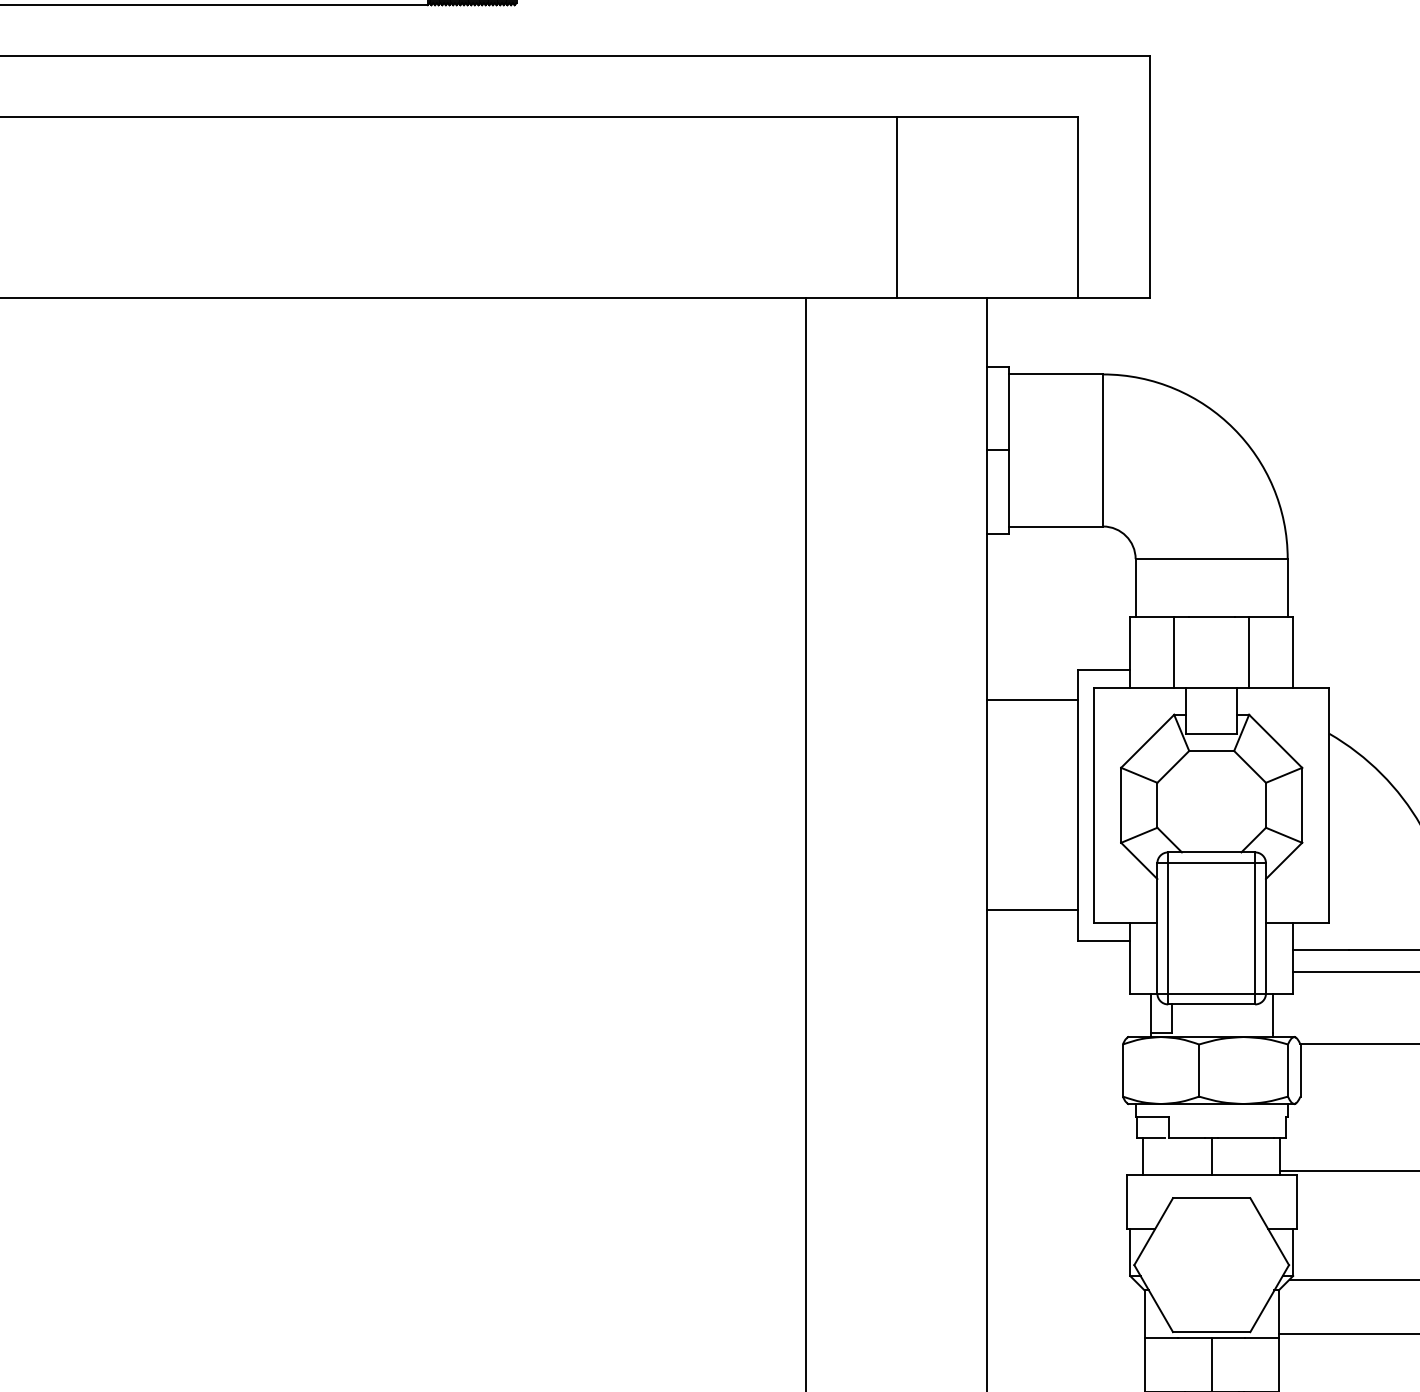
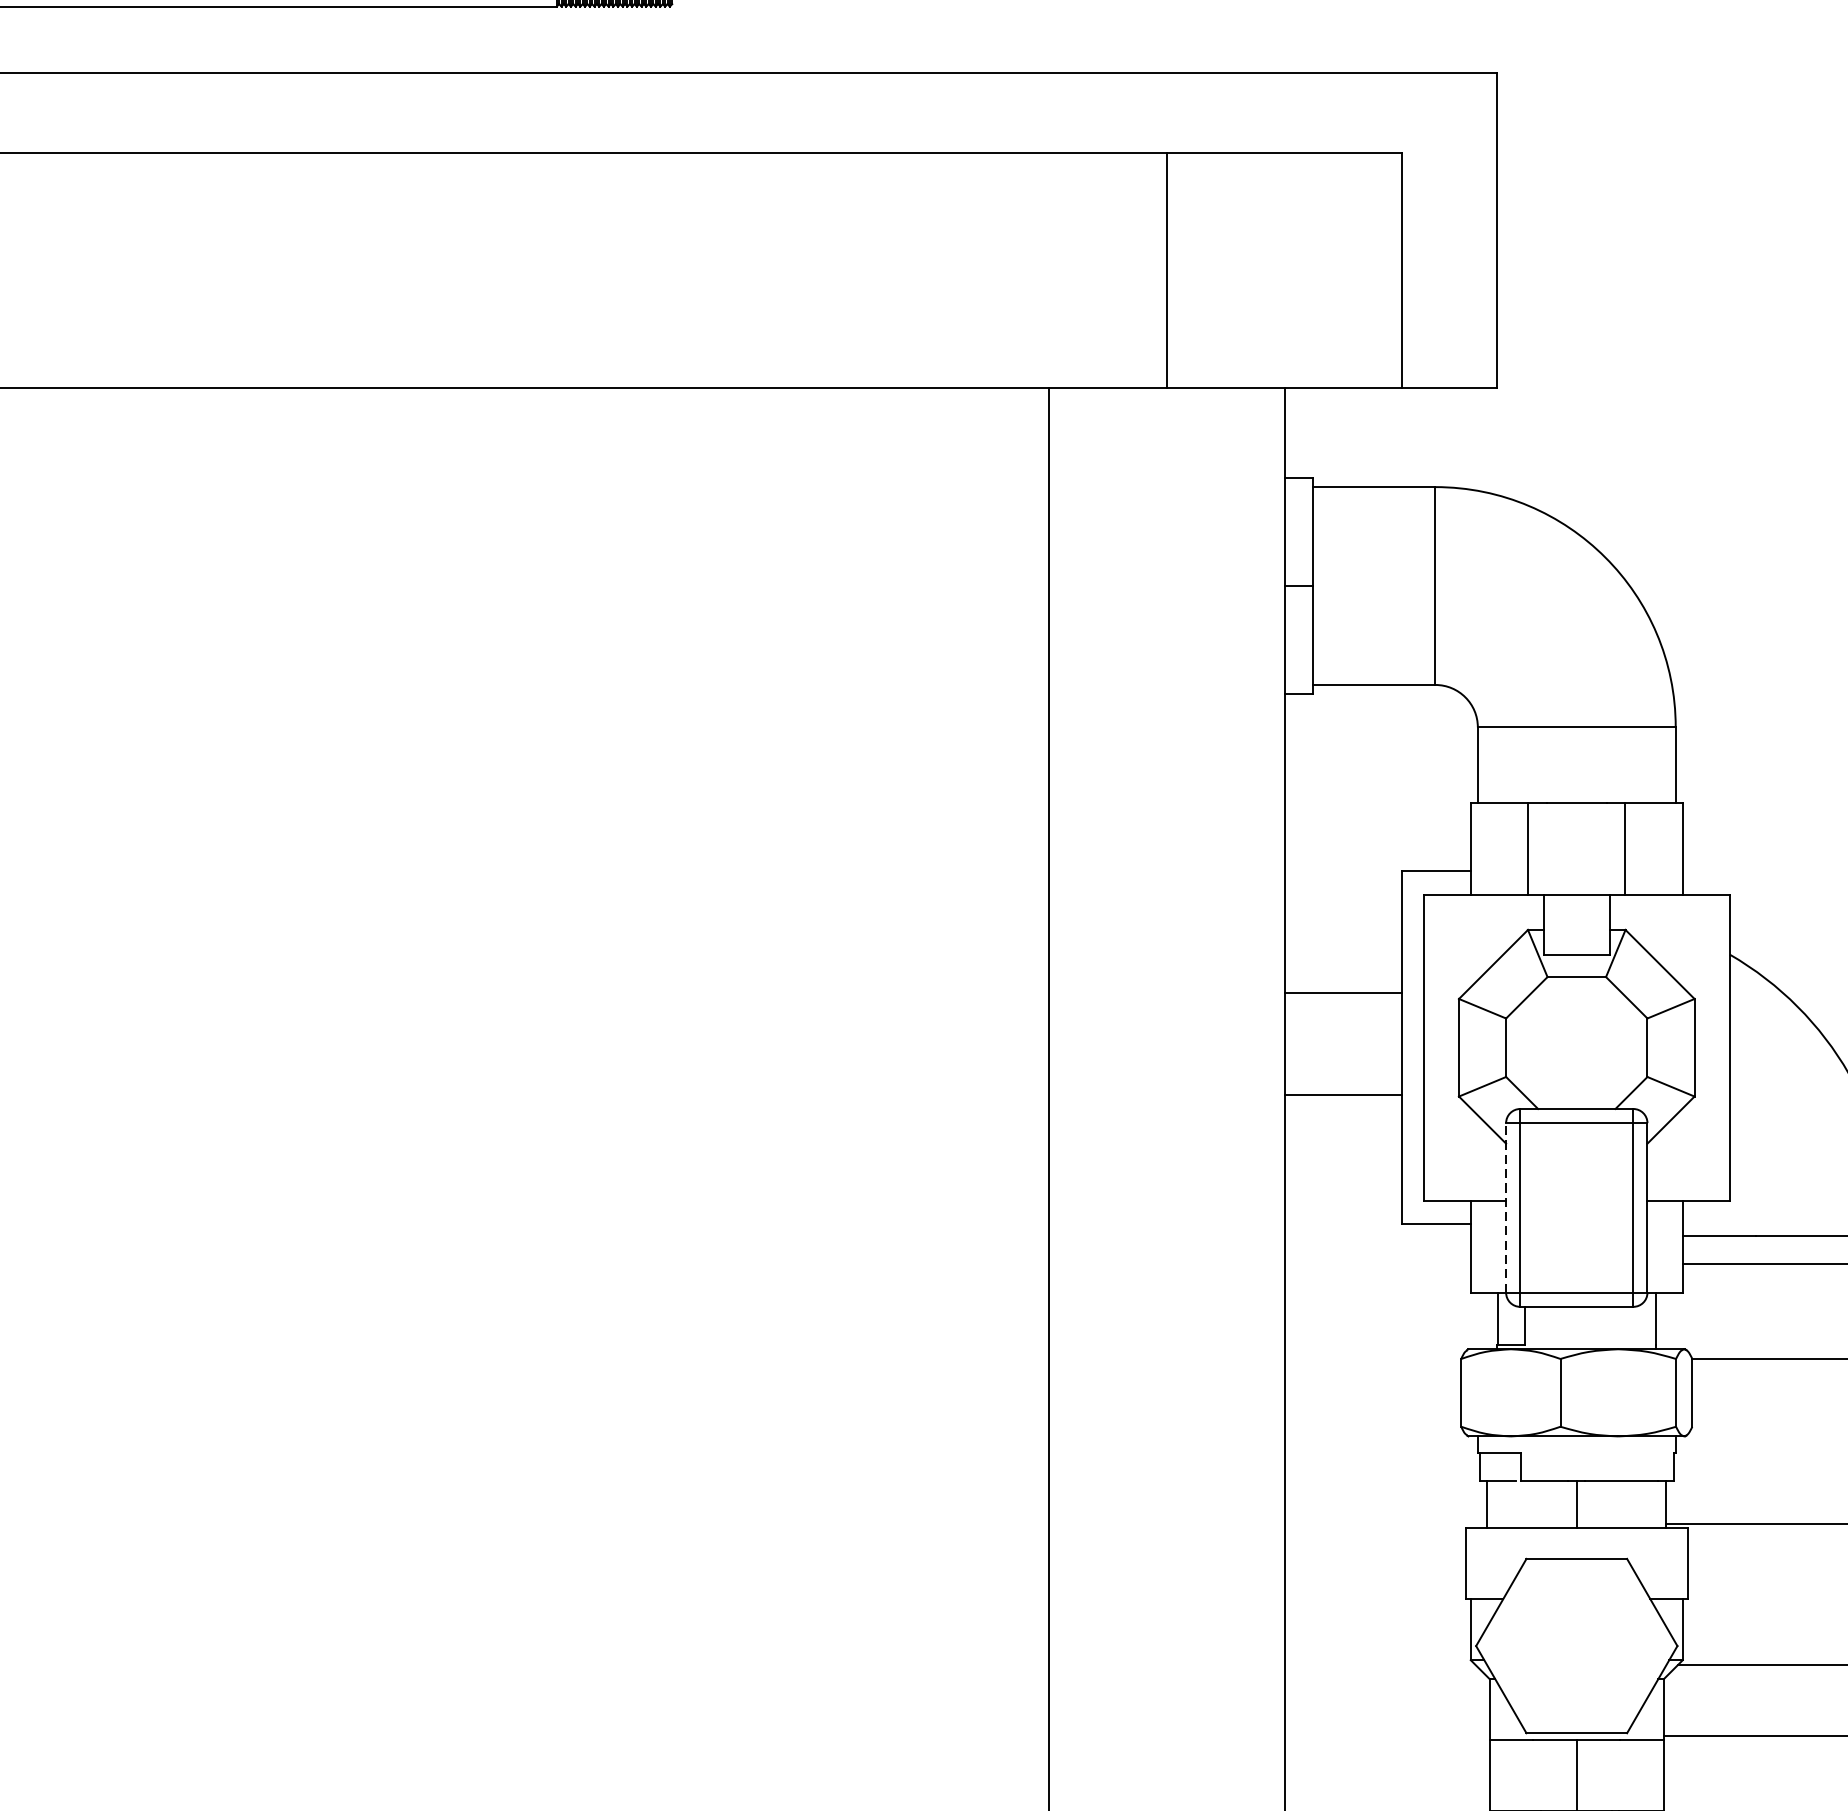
line: (1032, 700) -> (1343, 993), moved
line: (1032, 910) -> (1343, 1094), moved
line: (1157, 927) -> (1506, 1206), solid -> dashed

